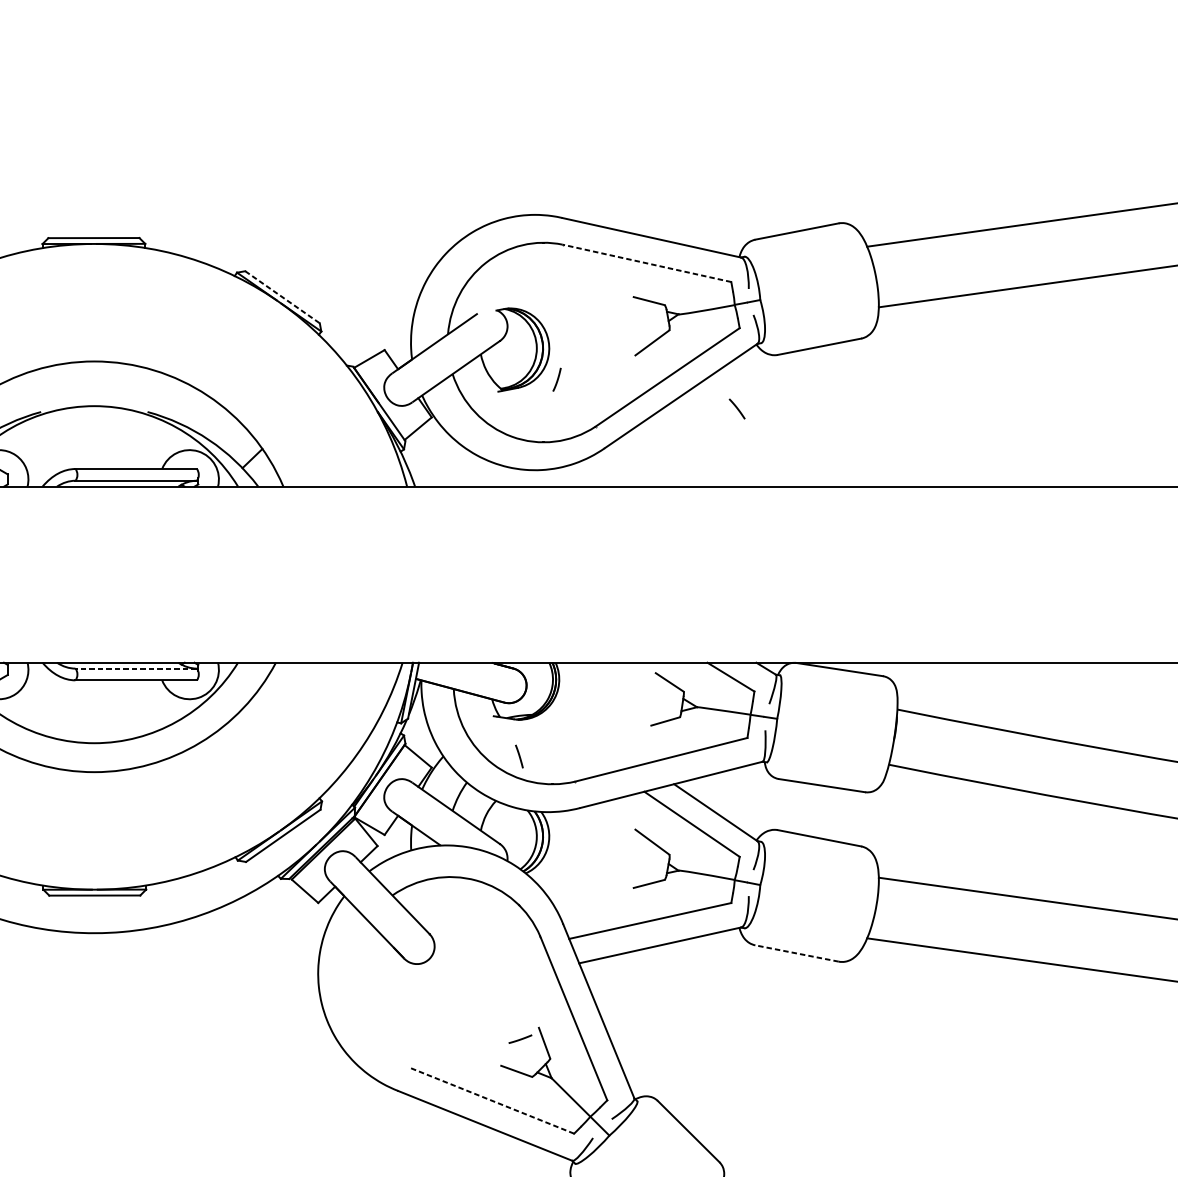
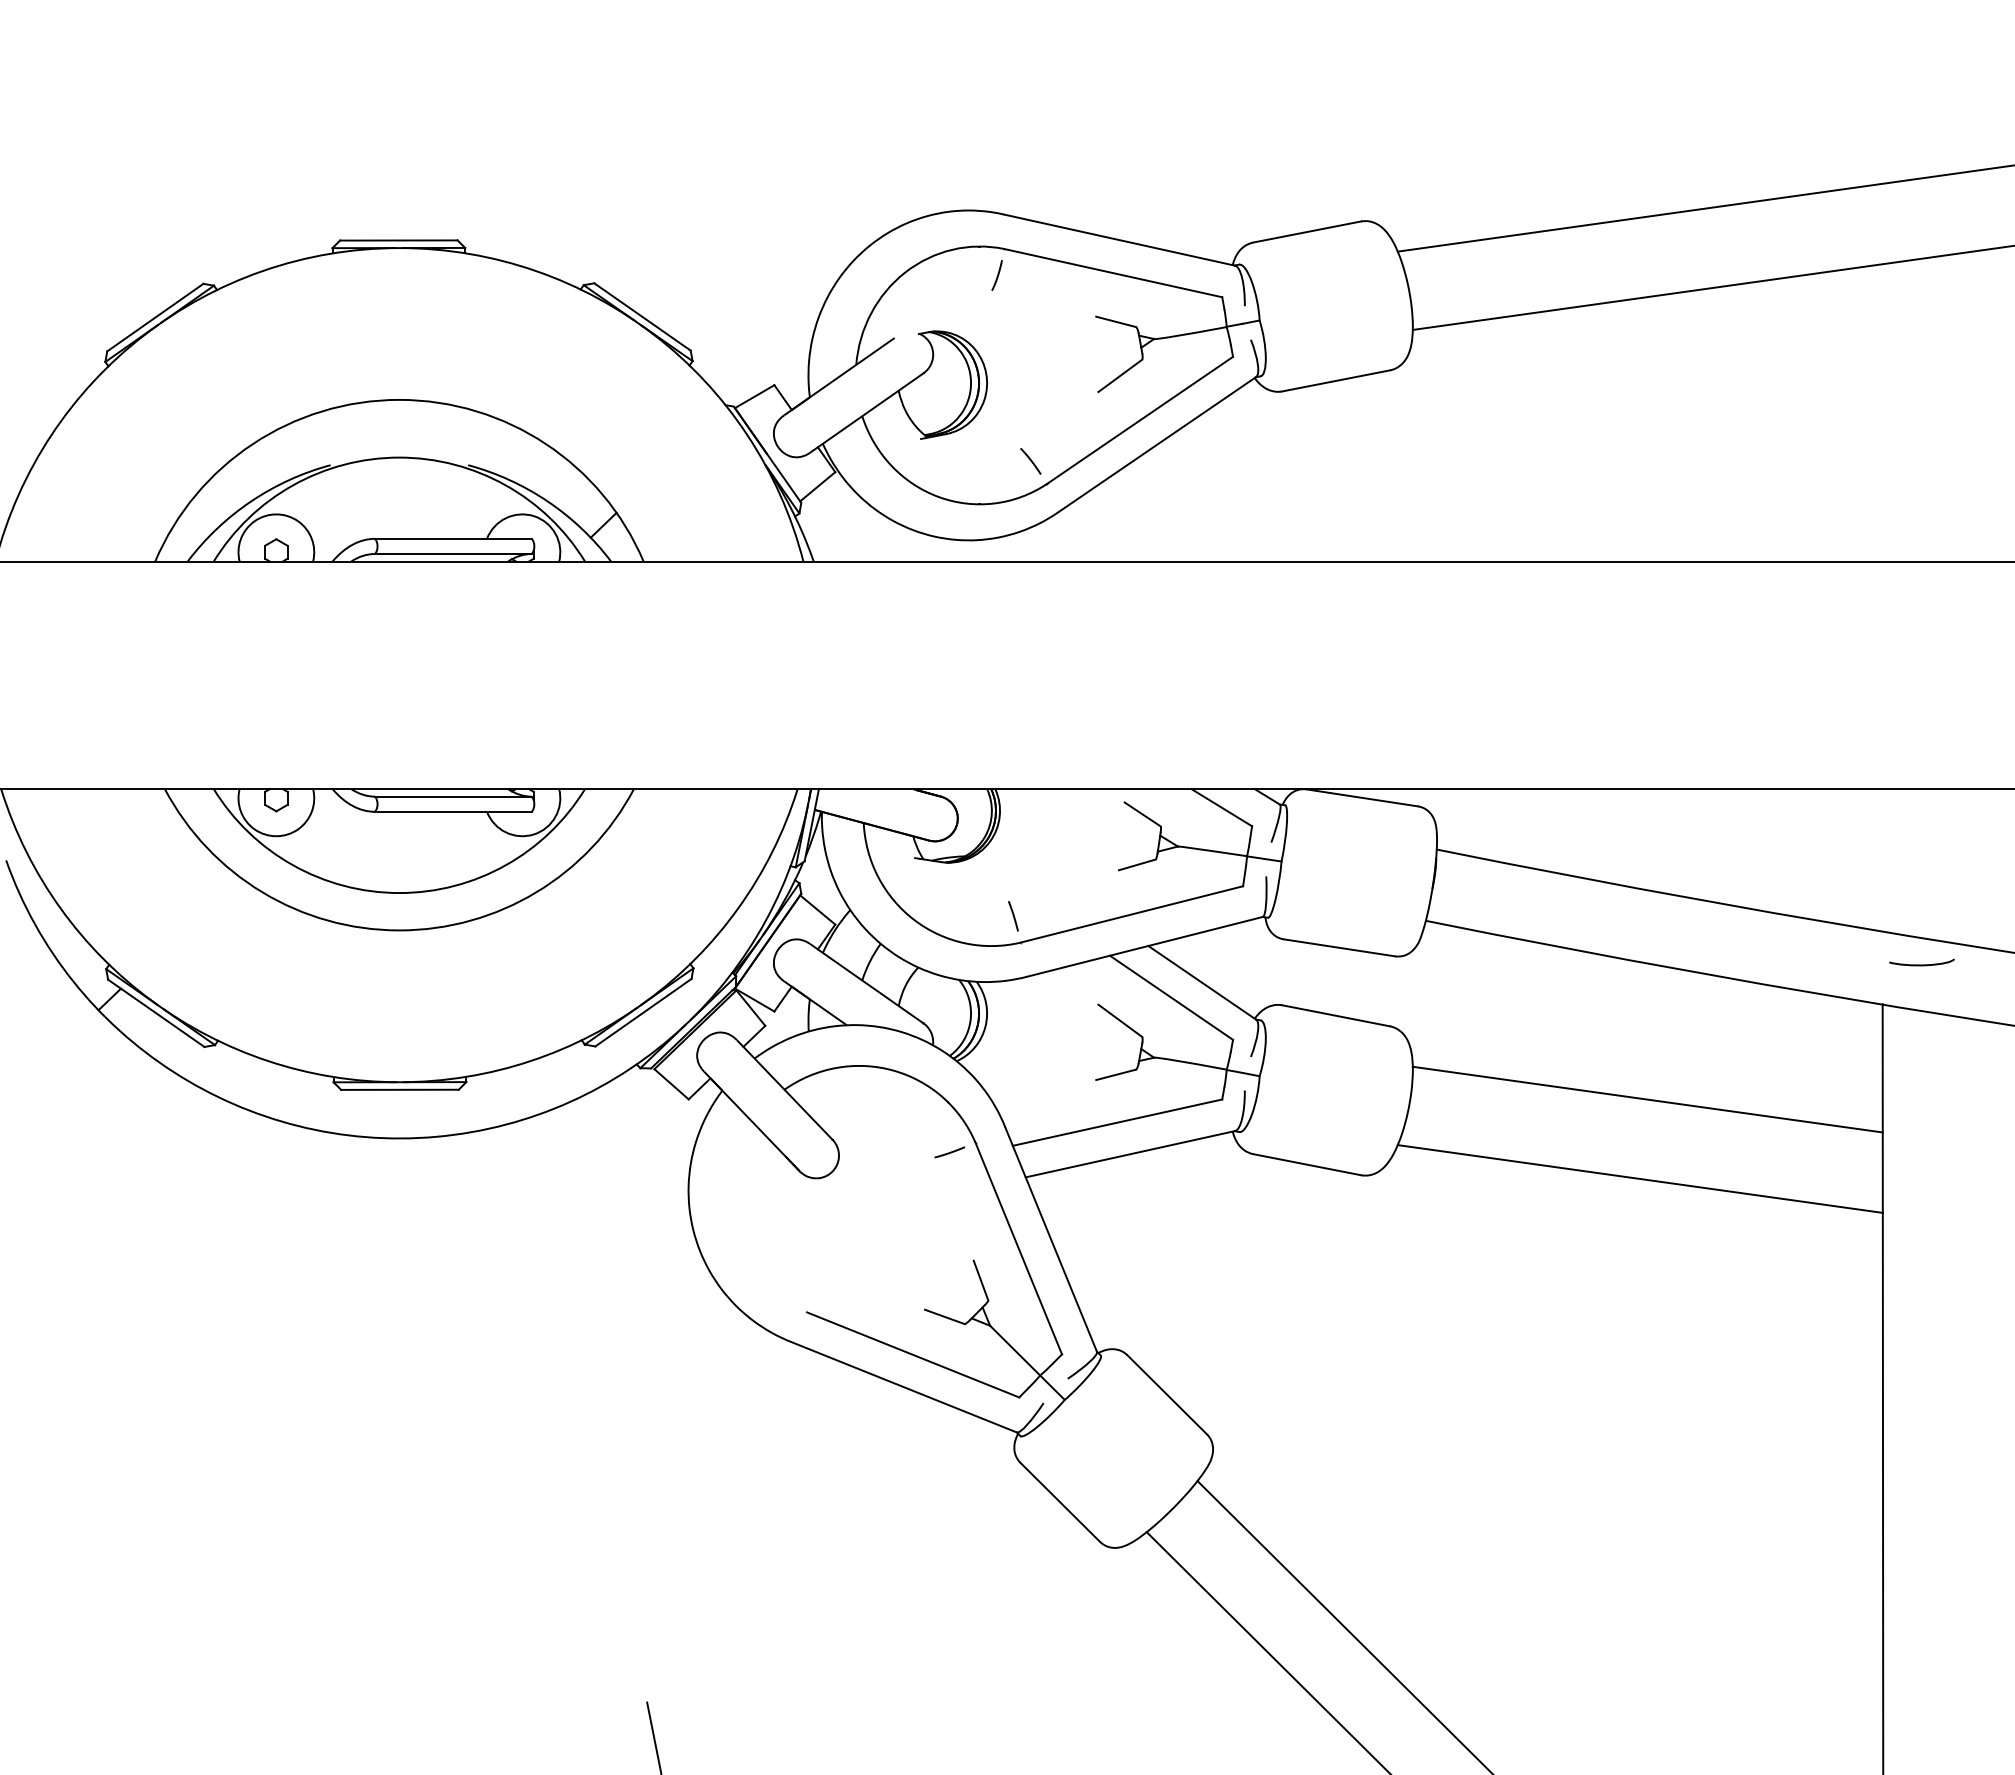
line: (647, 263) -> (1113, 273), dashed -> solid
line: (282, 296) -> (642, 316), dashed -> solid
curve: (557, 379) -> (997, 275), moved
line: (736, 409) -> (1030, 461), moved
line: (135, 668) -> (452, 796), dashed -> solid
line: (519, 756) -> (1013, 916), moved
line: (797, 953) -> (1307, 1164), dashed -> solid
line: (520, 1039) -> (949, 1152), moved
line: (491, 1100) -> (912, 1354), dashed -> solid

